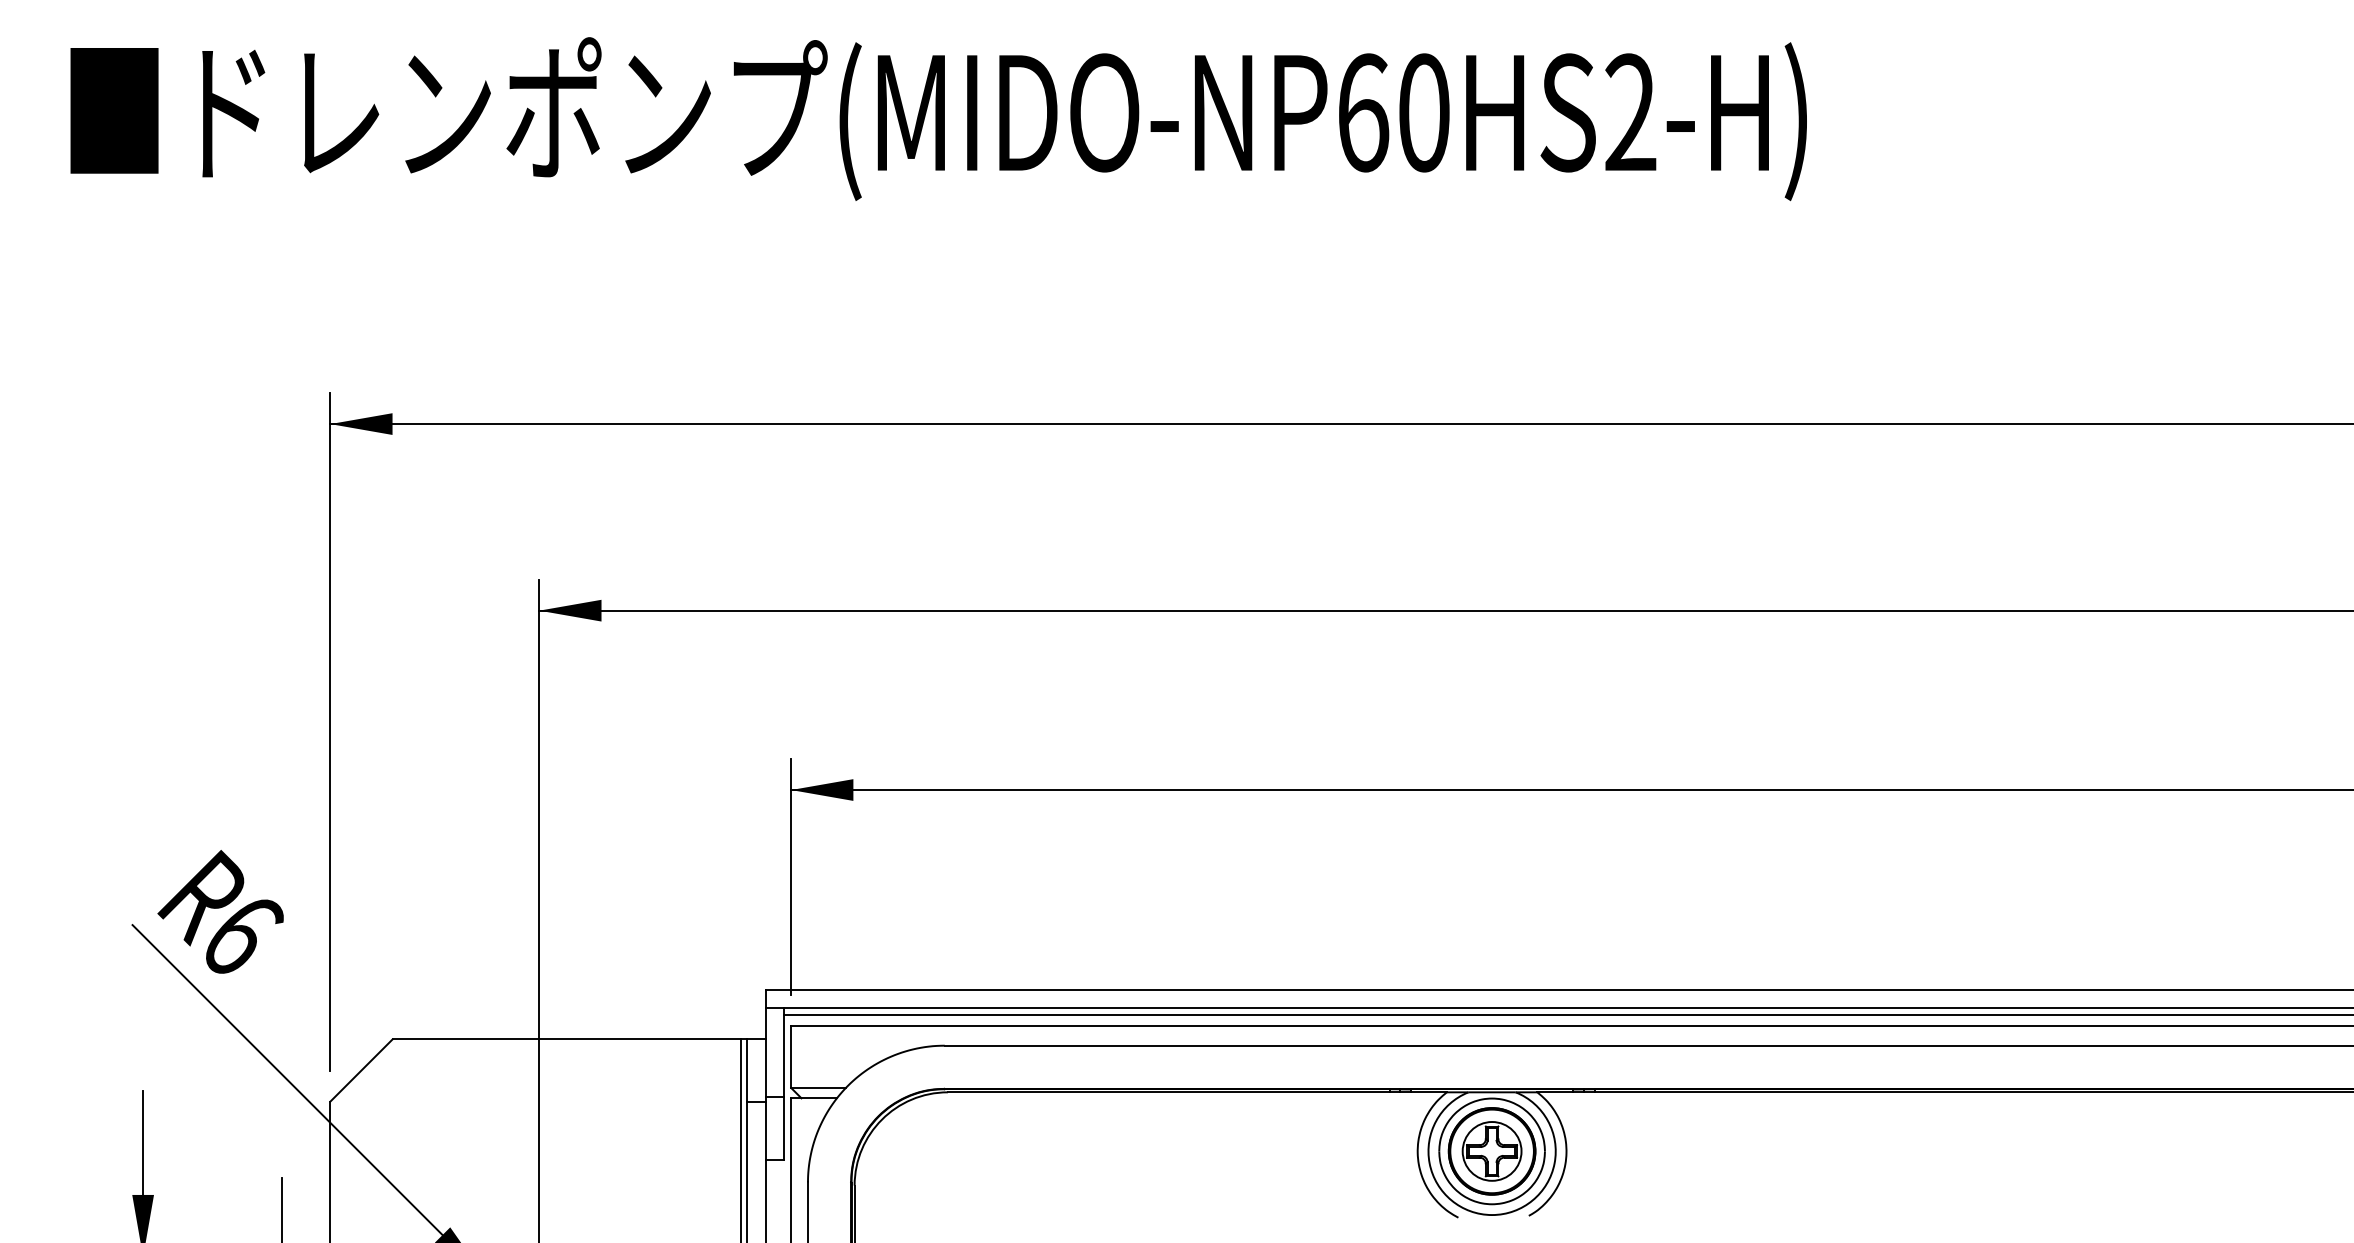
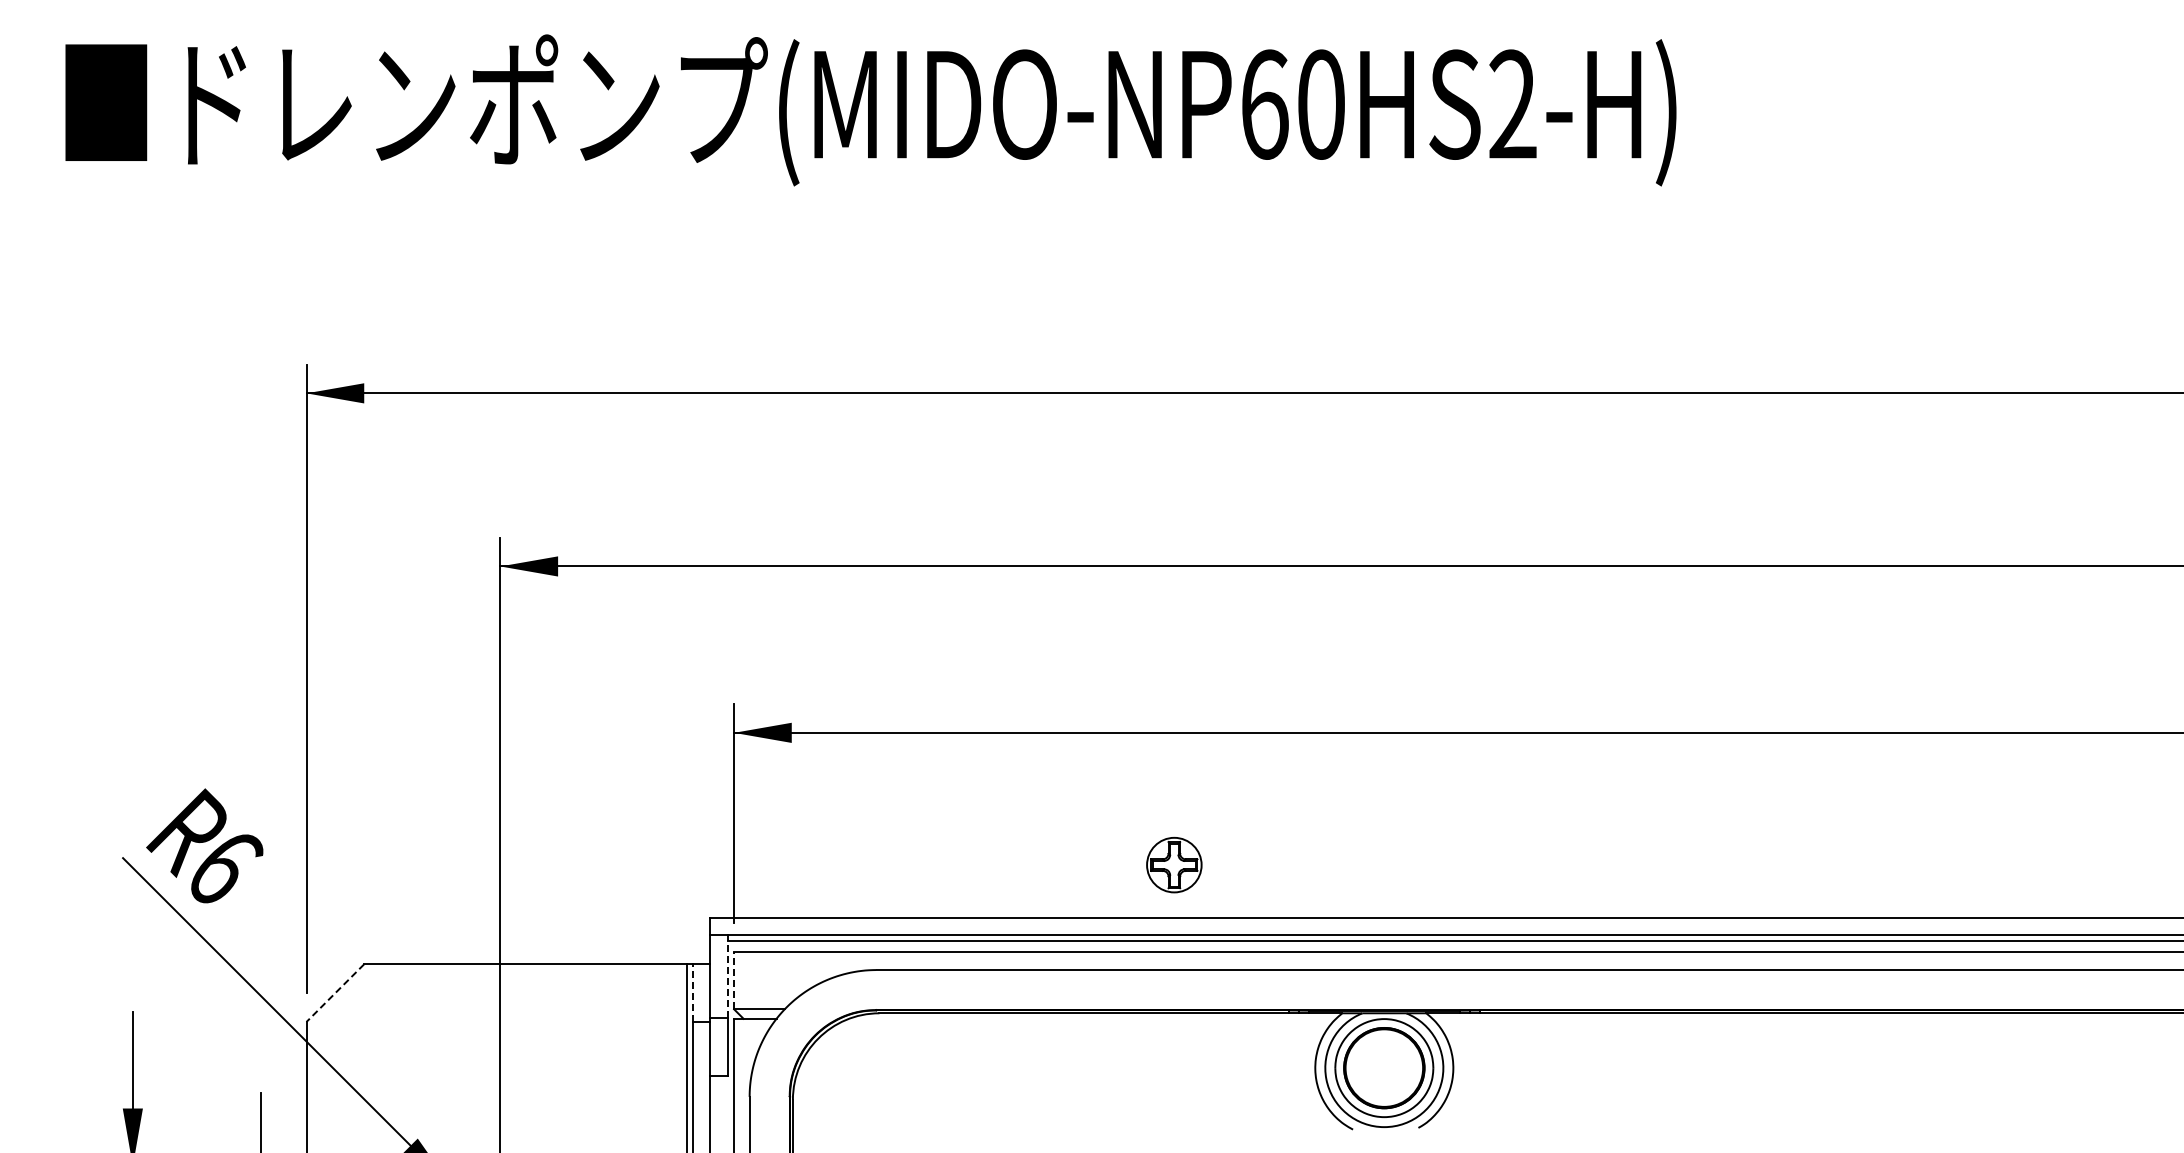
line: (784, 1052) -> (727, 976), solid -> dashed
line: (791, 1056) -> (734, 980), solid -> dashed
line: (361, 1070) -> (335, 993), solid -> dashed
line: (747, 1070) -> (693, 993), solid -> dashed
part: (1492, 1150) -> (1174, 864), moved

